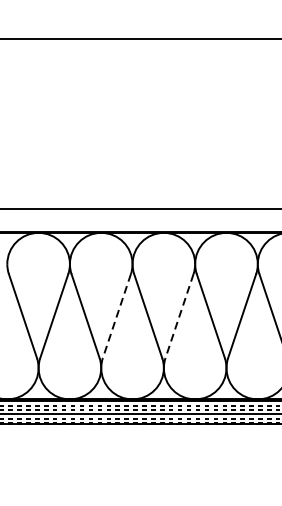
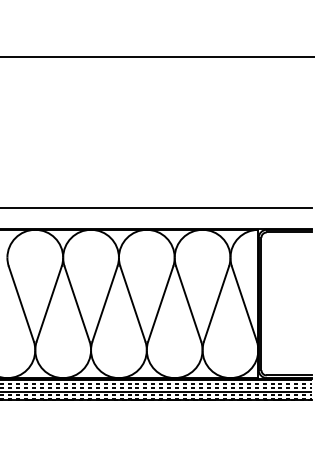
line: (116, 316) -> (104, 304), dashed -> solid
line: (179, 316) -> (160, 304), dashed -> solid

